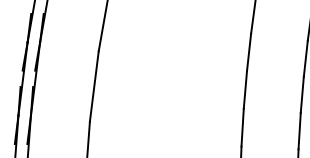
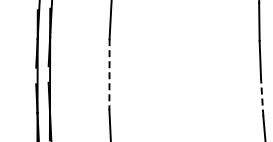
line: (94, 86) -> (109, 74), solid -> dashed
line: (242, 127) -> (262, 97), solid -> dashed

